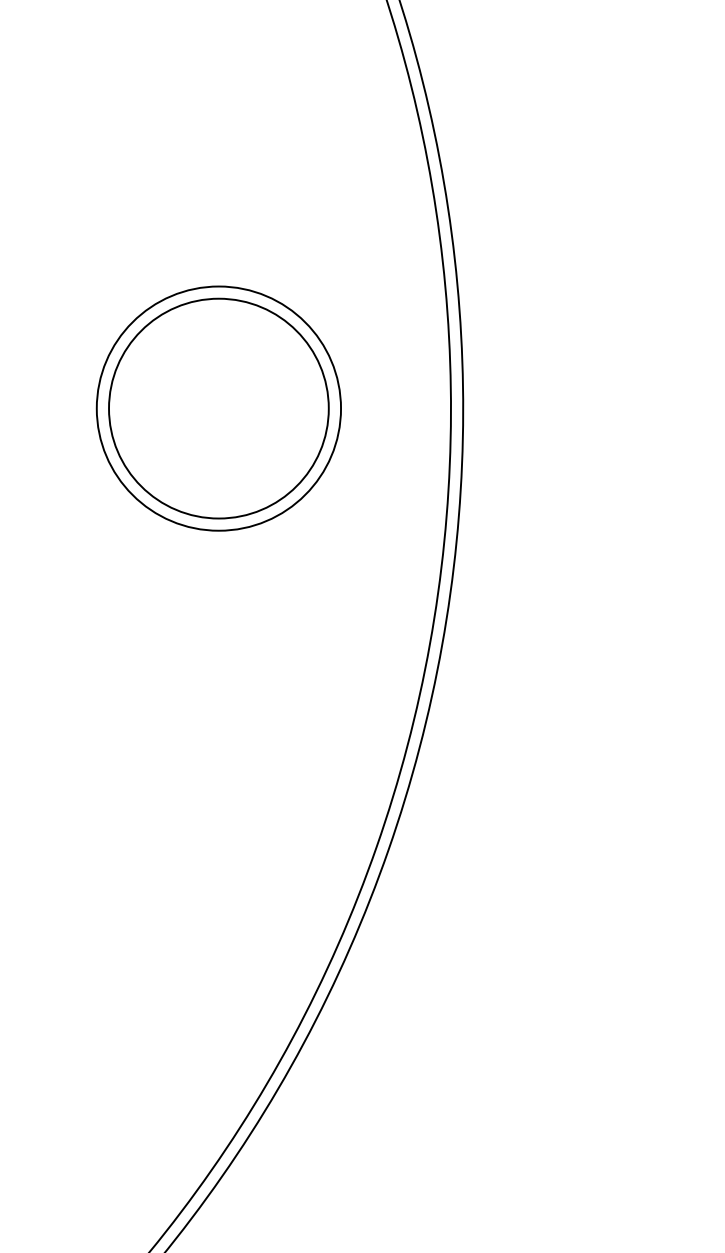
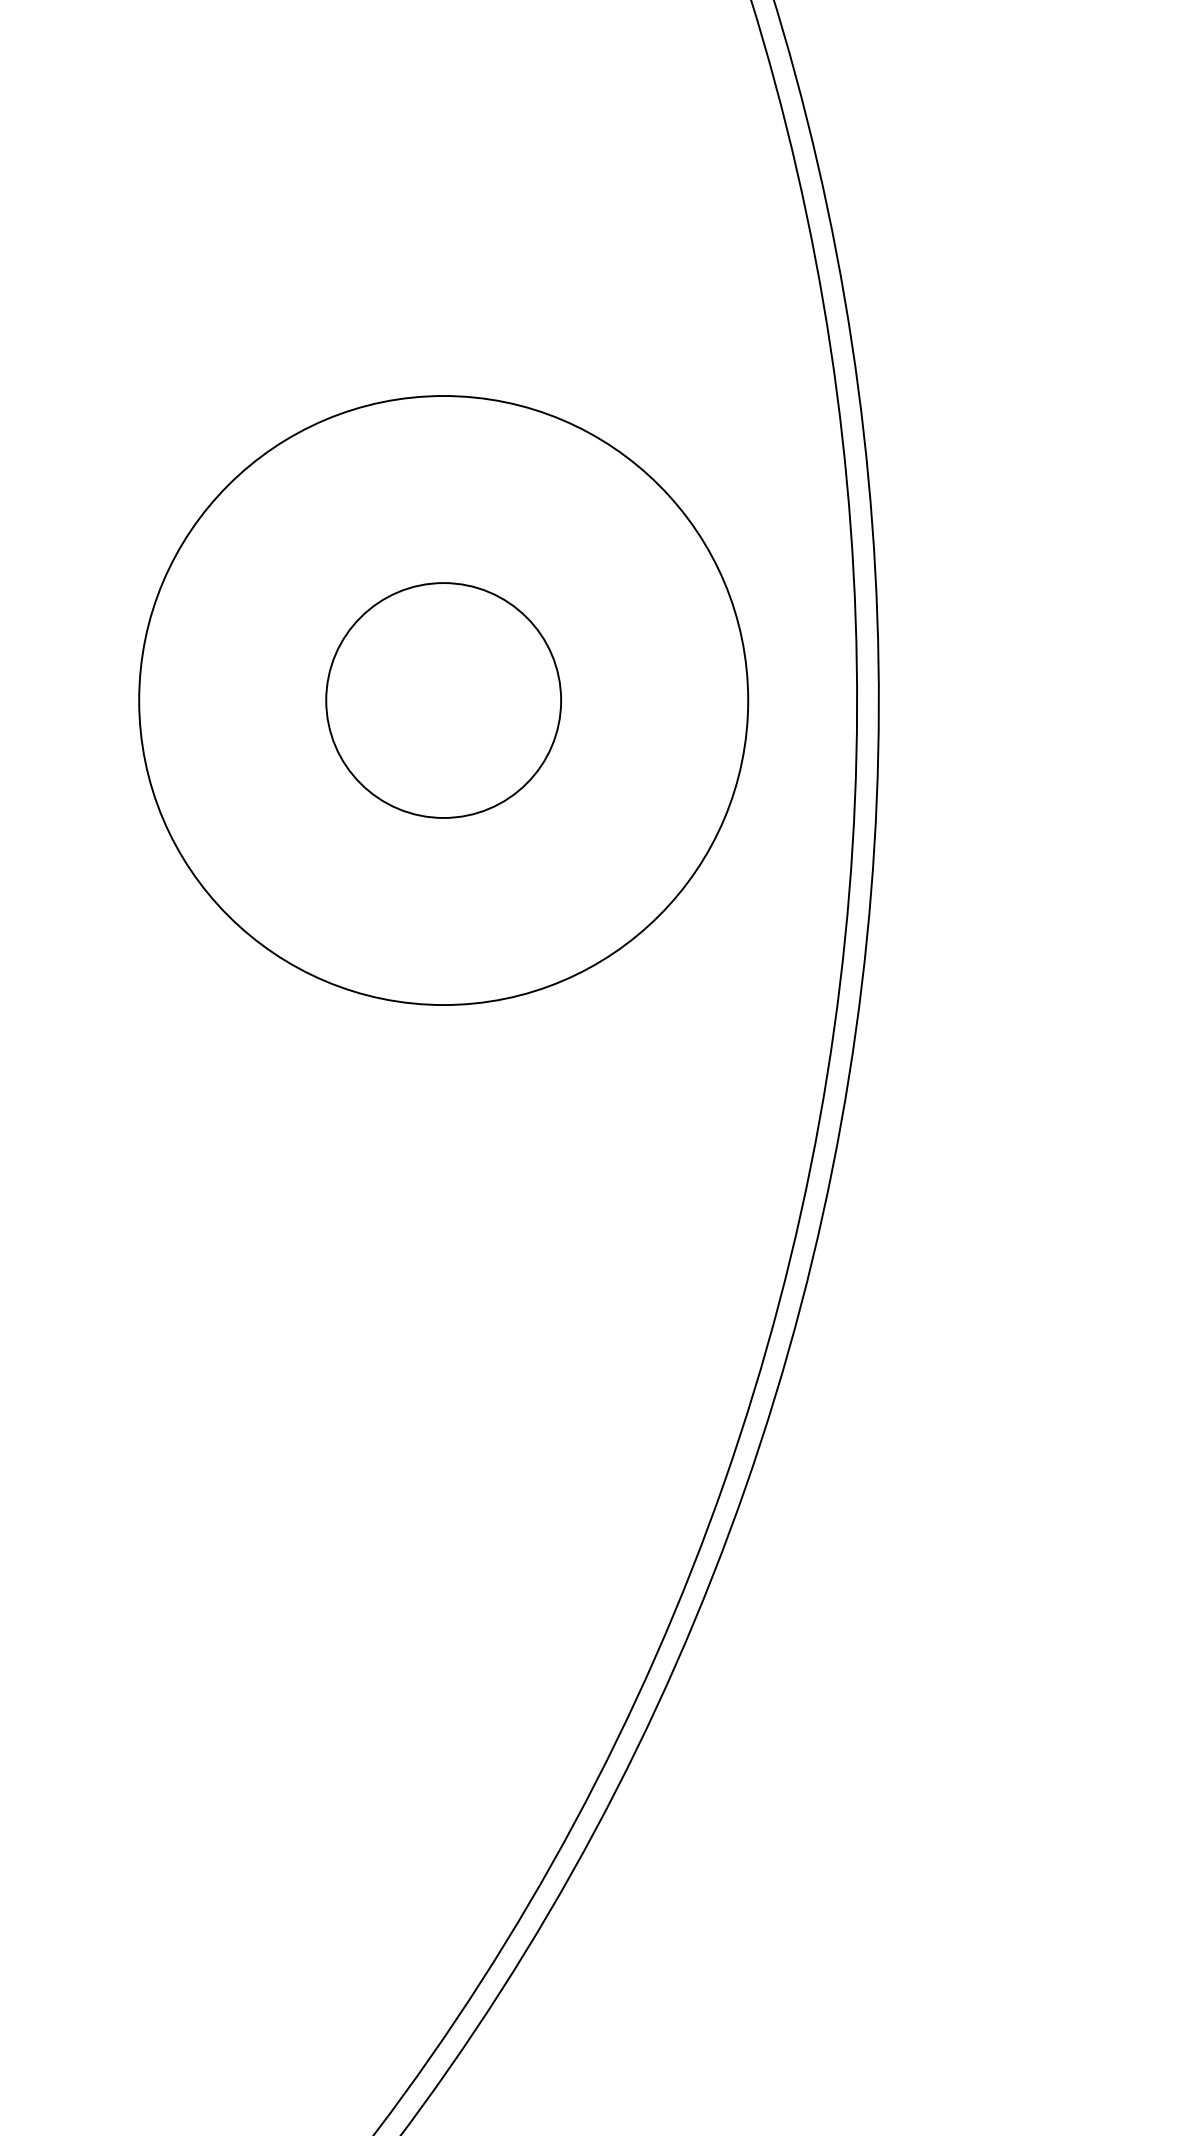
circle: (218, 408) -> (442, 700), size x0.6
circle: (218, 408) -> (442, 700), size x1.4

